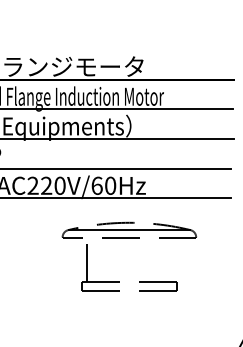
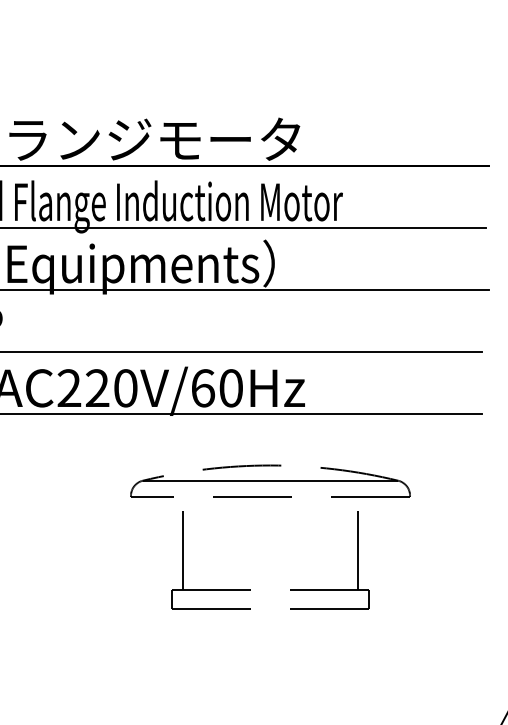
line: (171, 259) -> (358, 542), added

